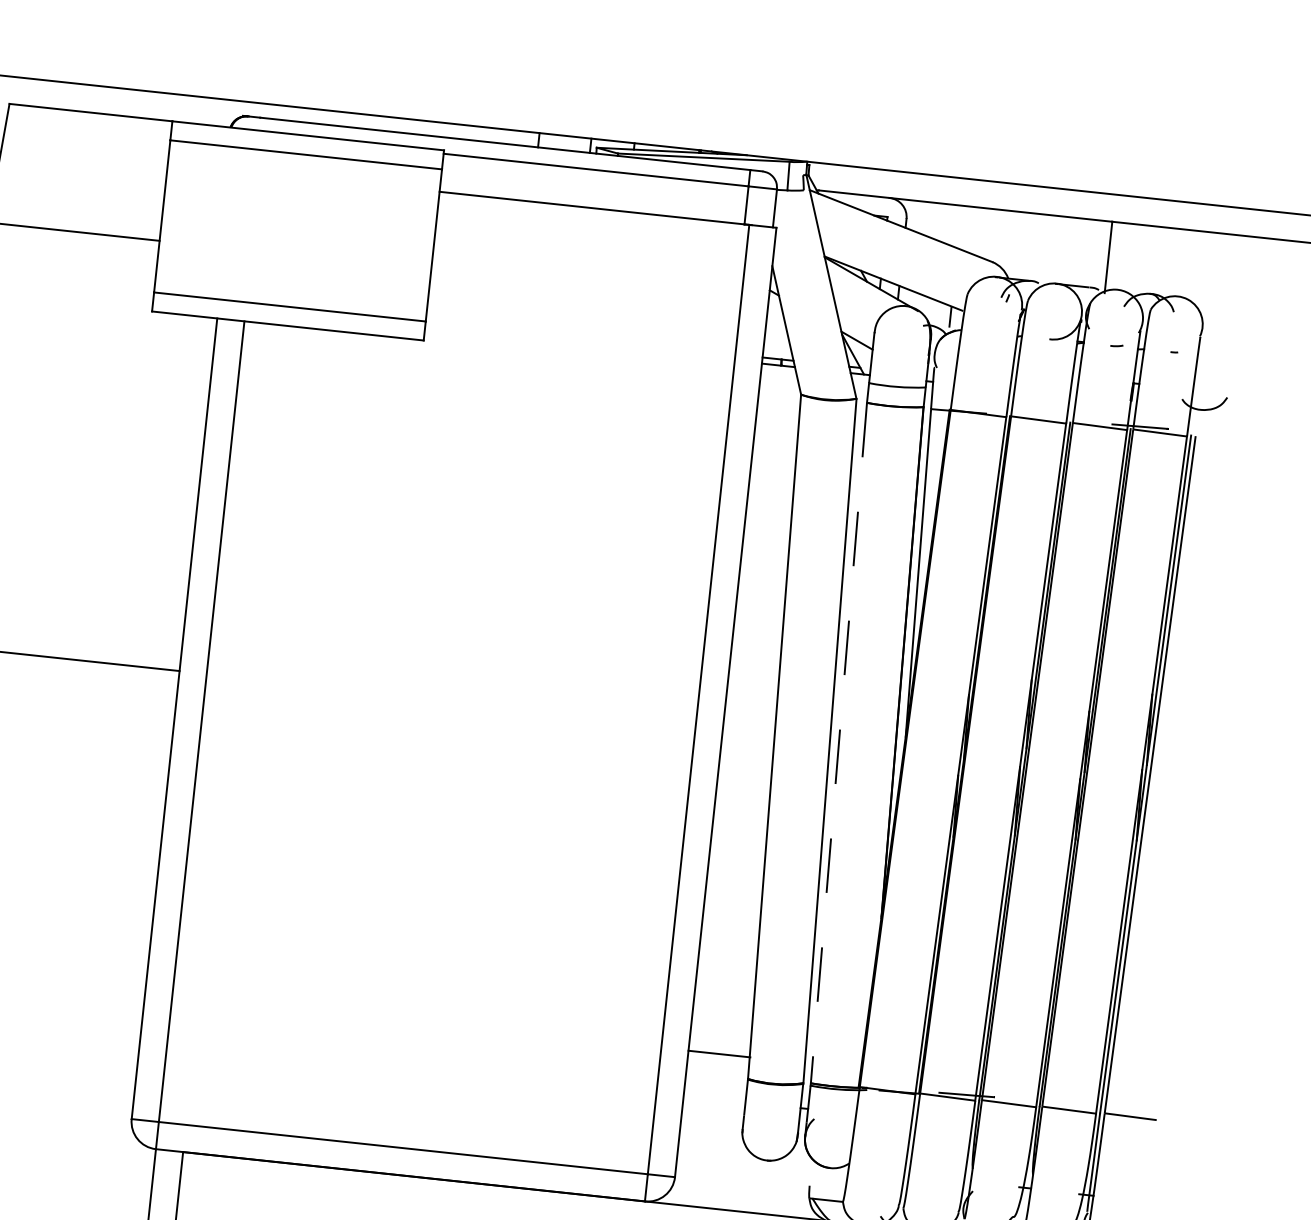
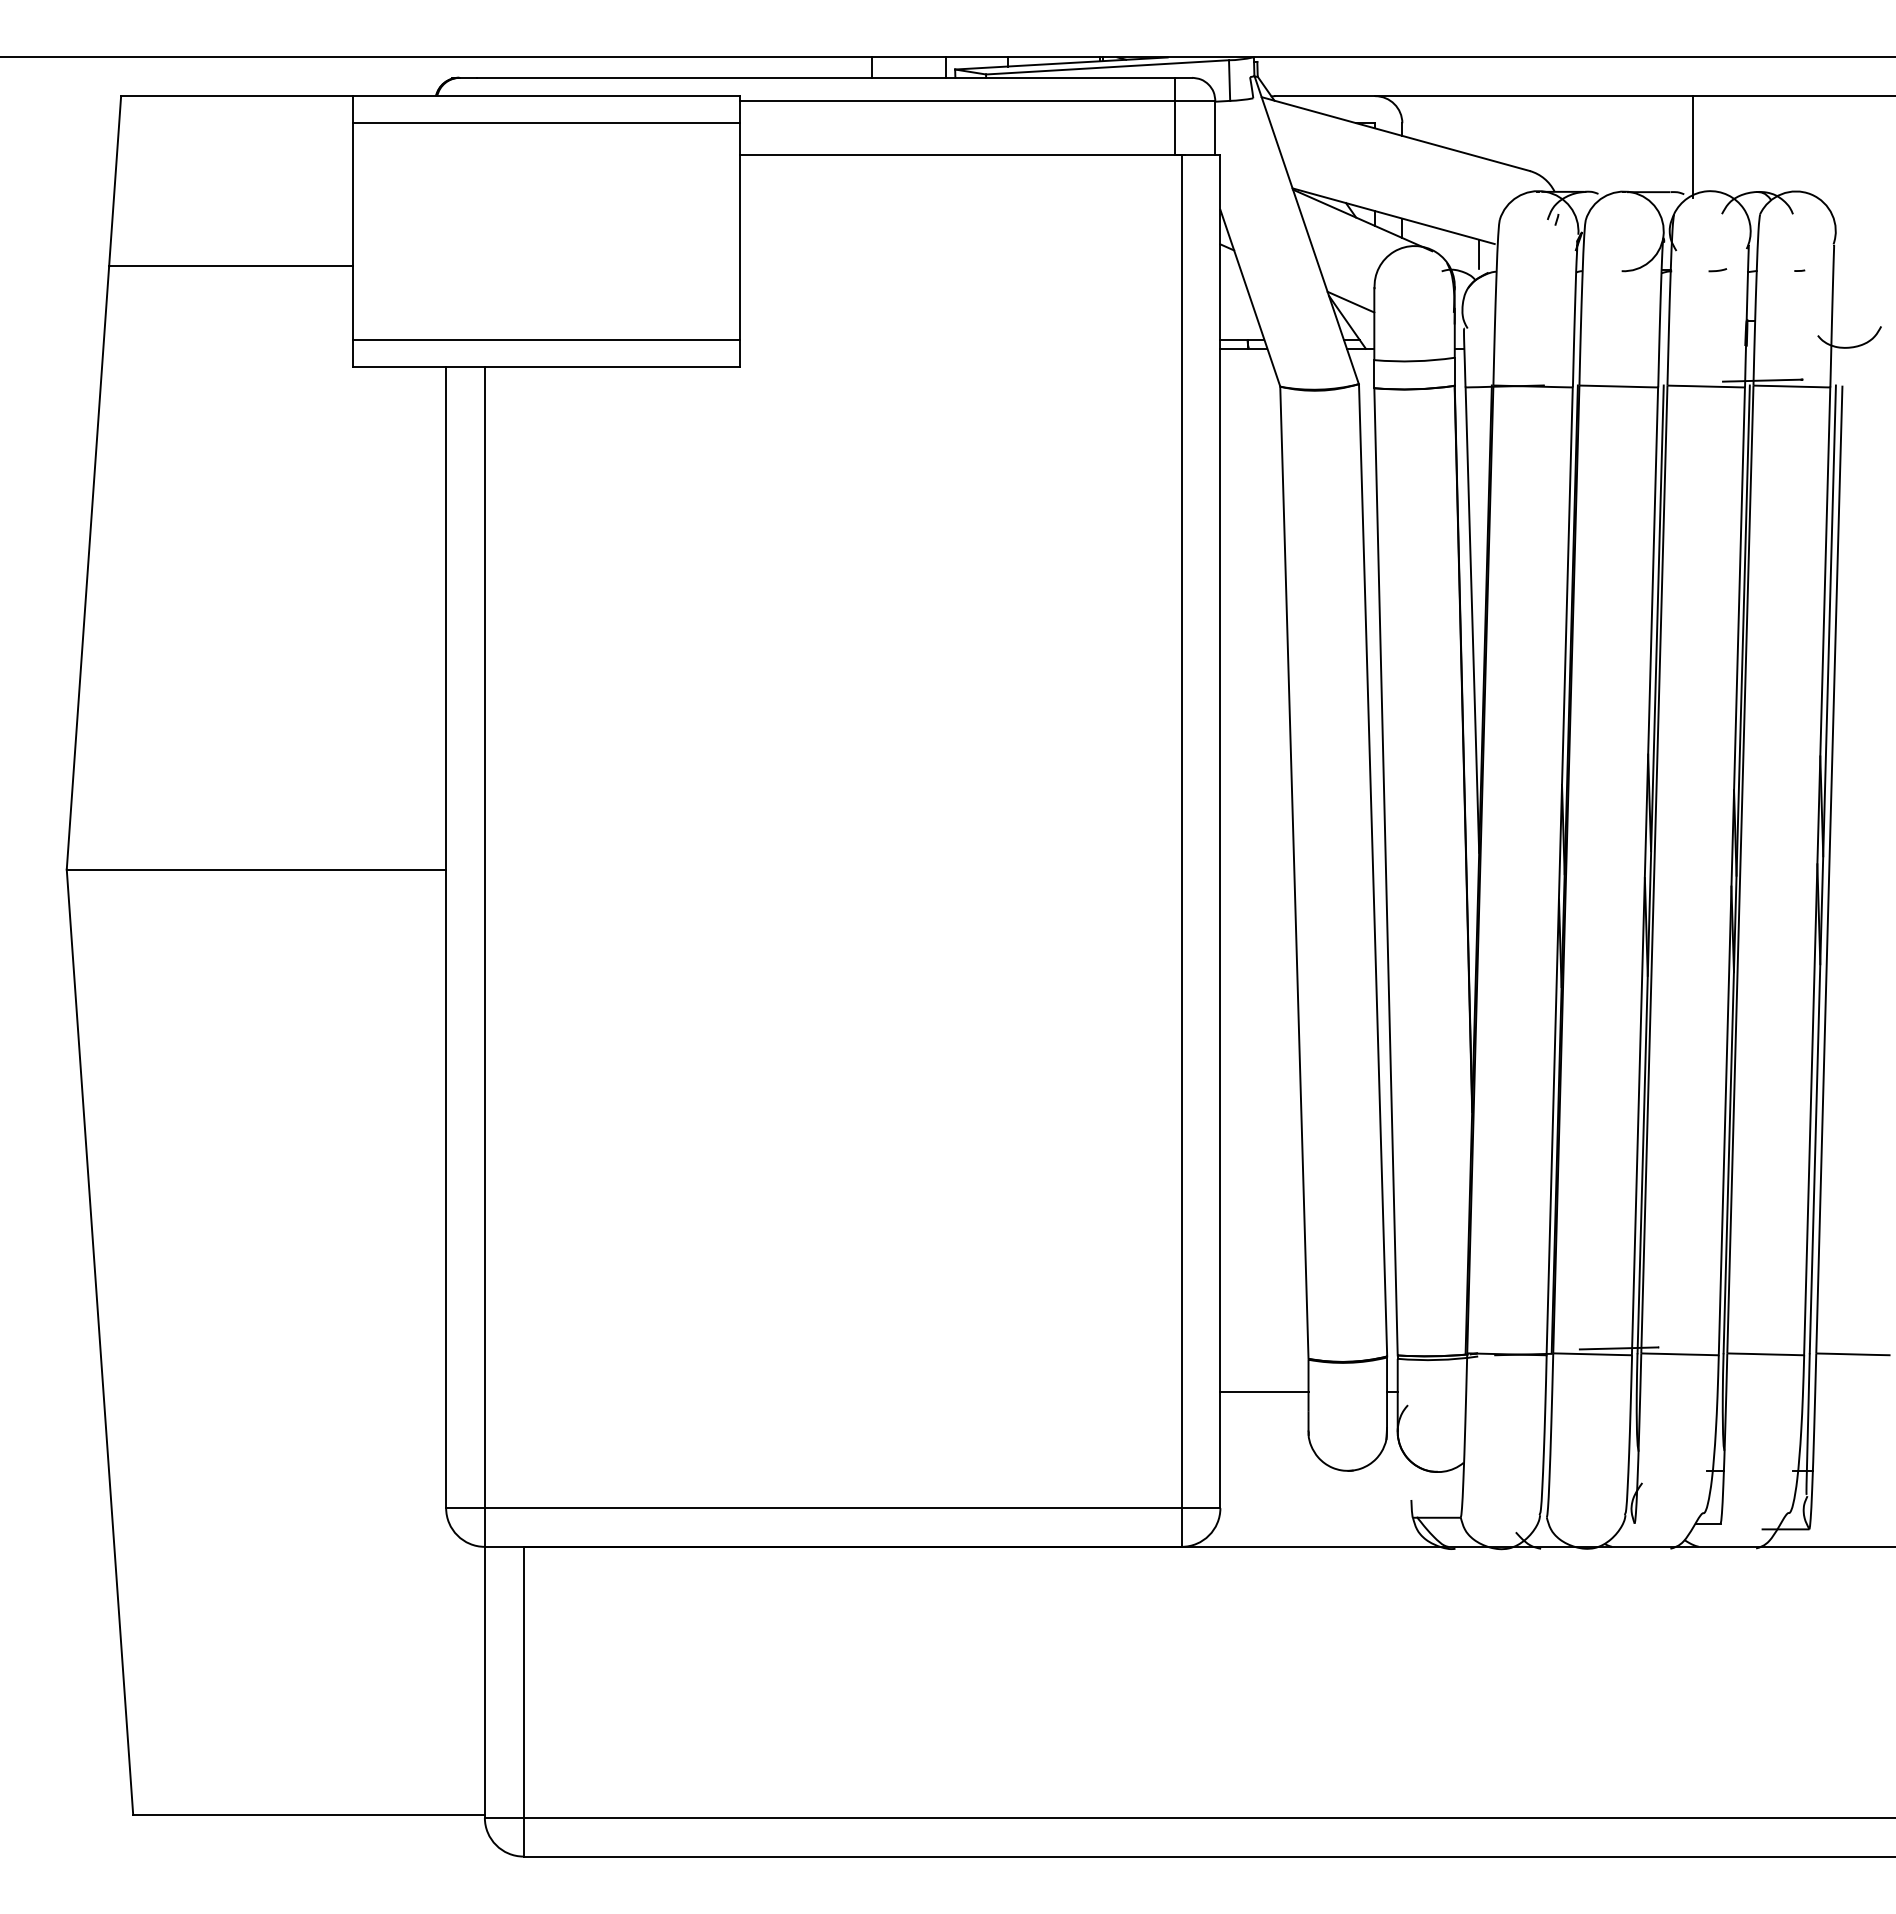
line: (839, 742) -> (1386, 871), dashed -> solid
line: (719, 1054) -> (1264, 1392), moved

